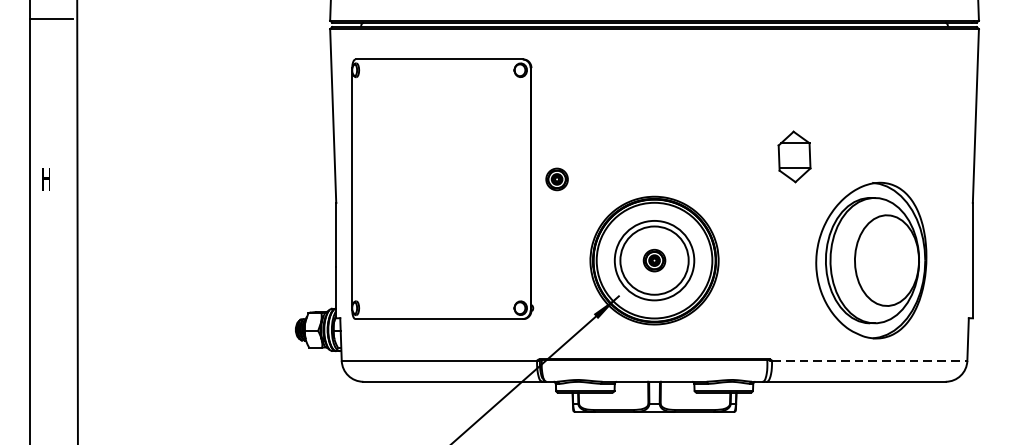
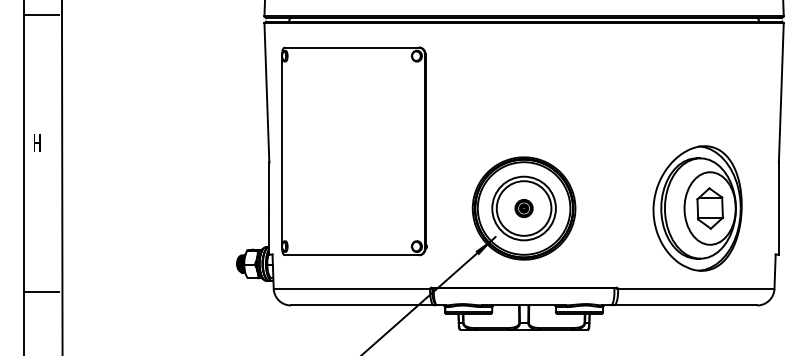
part: (793, 156) -> (709, 208), moved
part: (556, 179) -> (445, 143), removed
line: (869, 360) -> (696, 288), dashed -> solid
line: (51, 365) -> (41, 292), added

